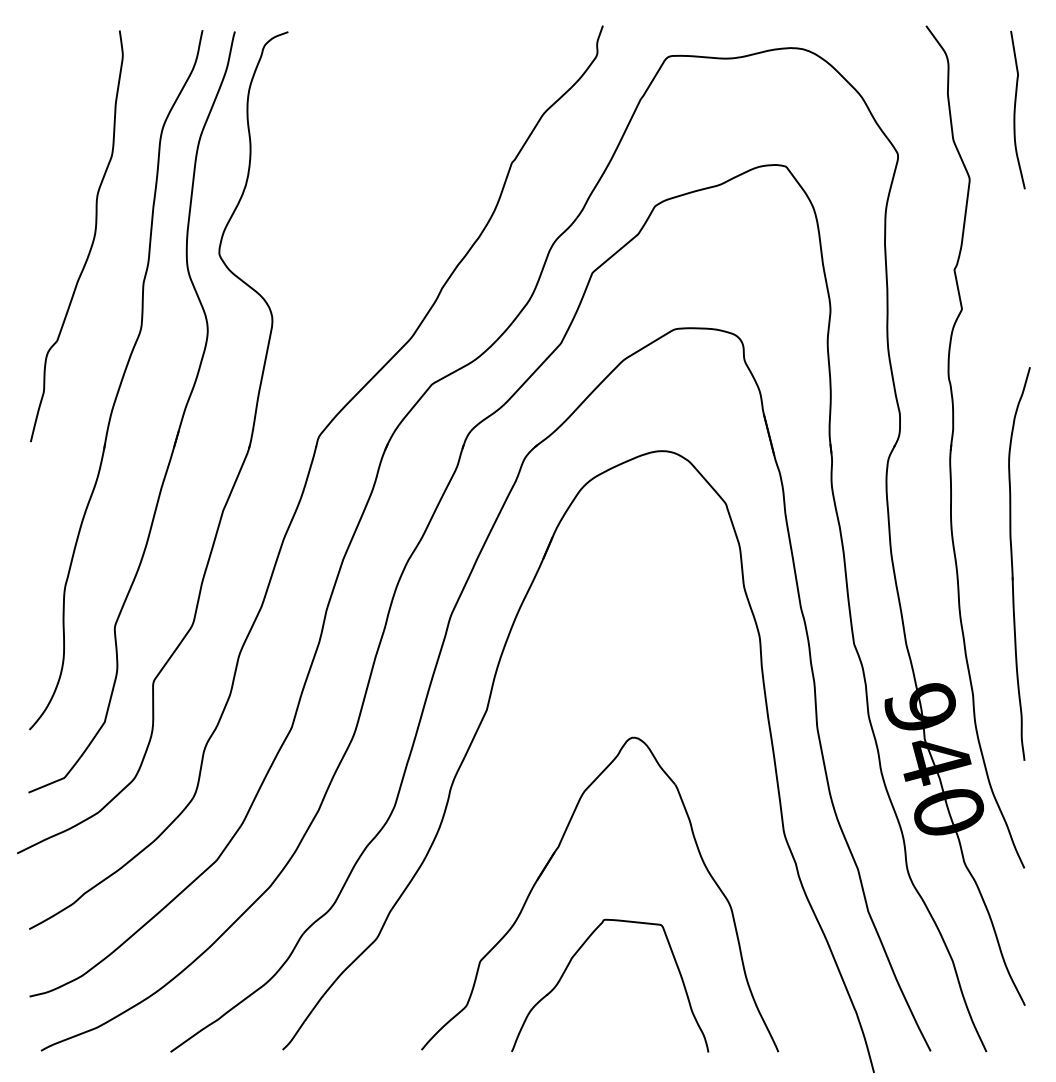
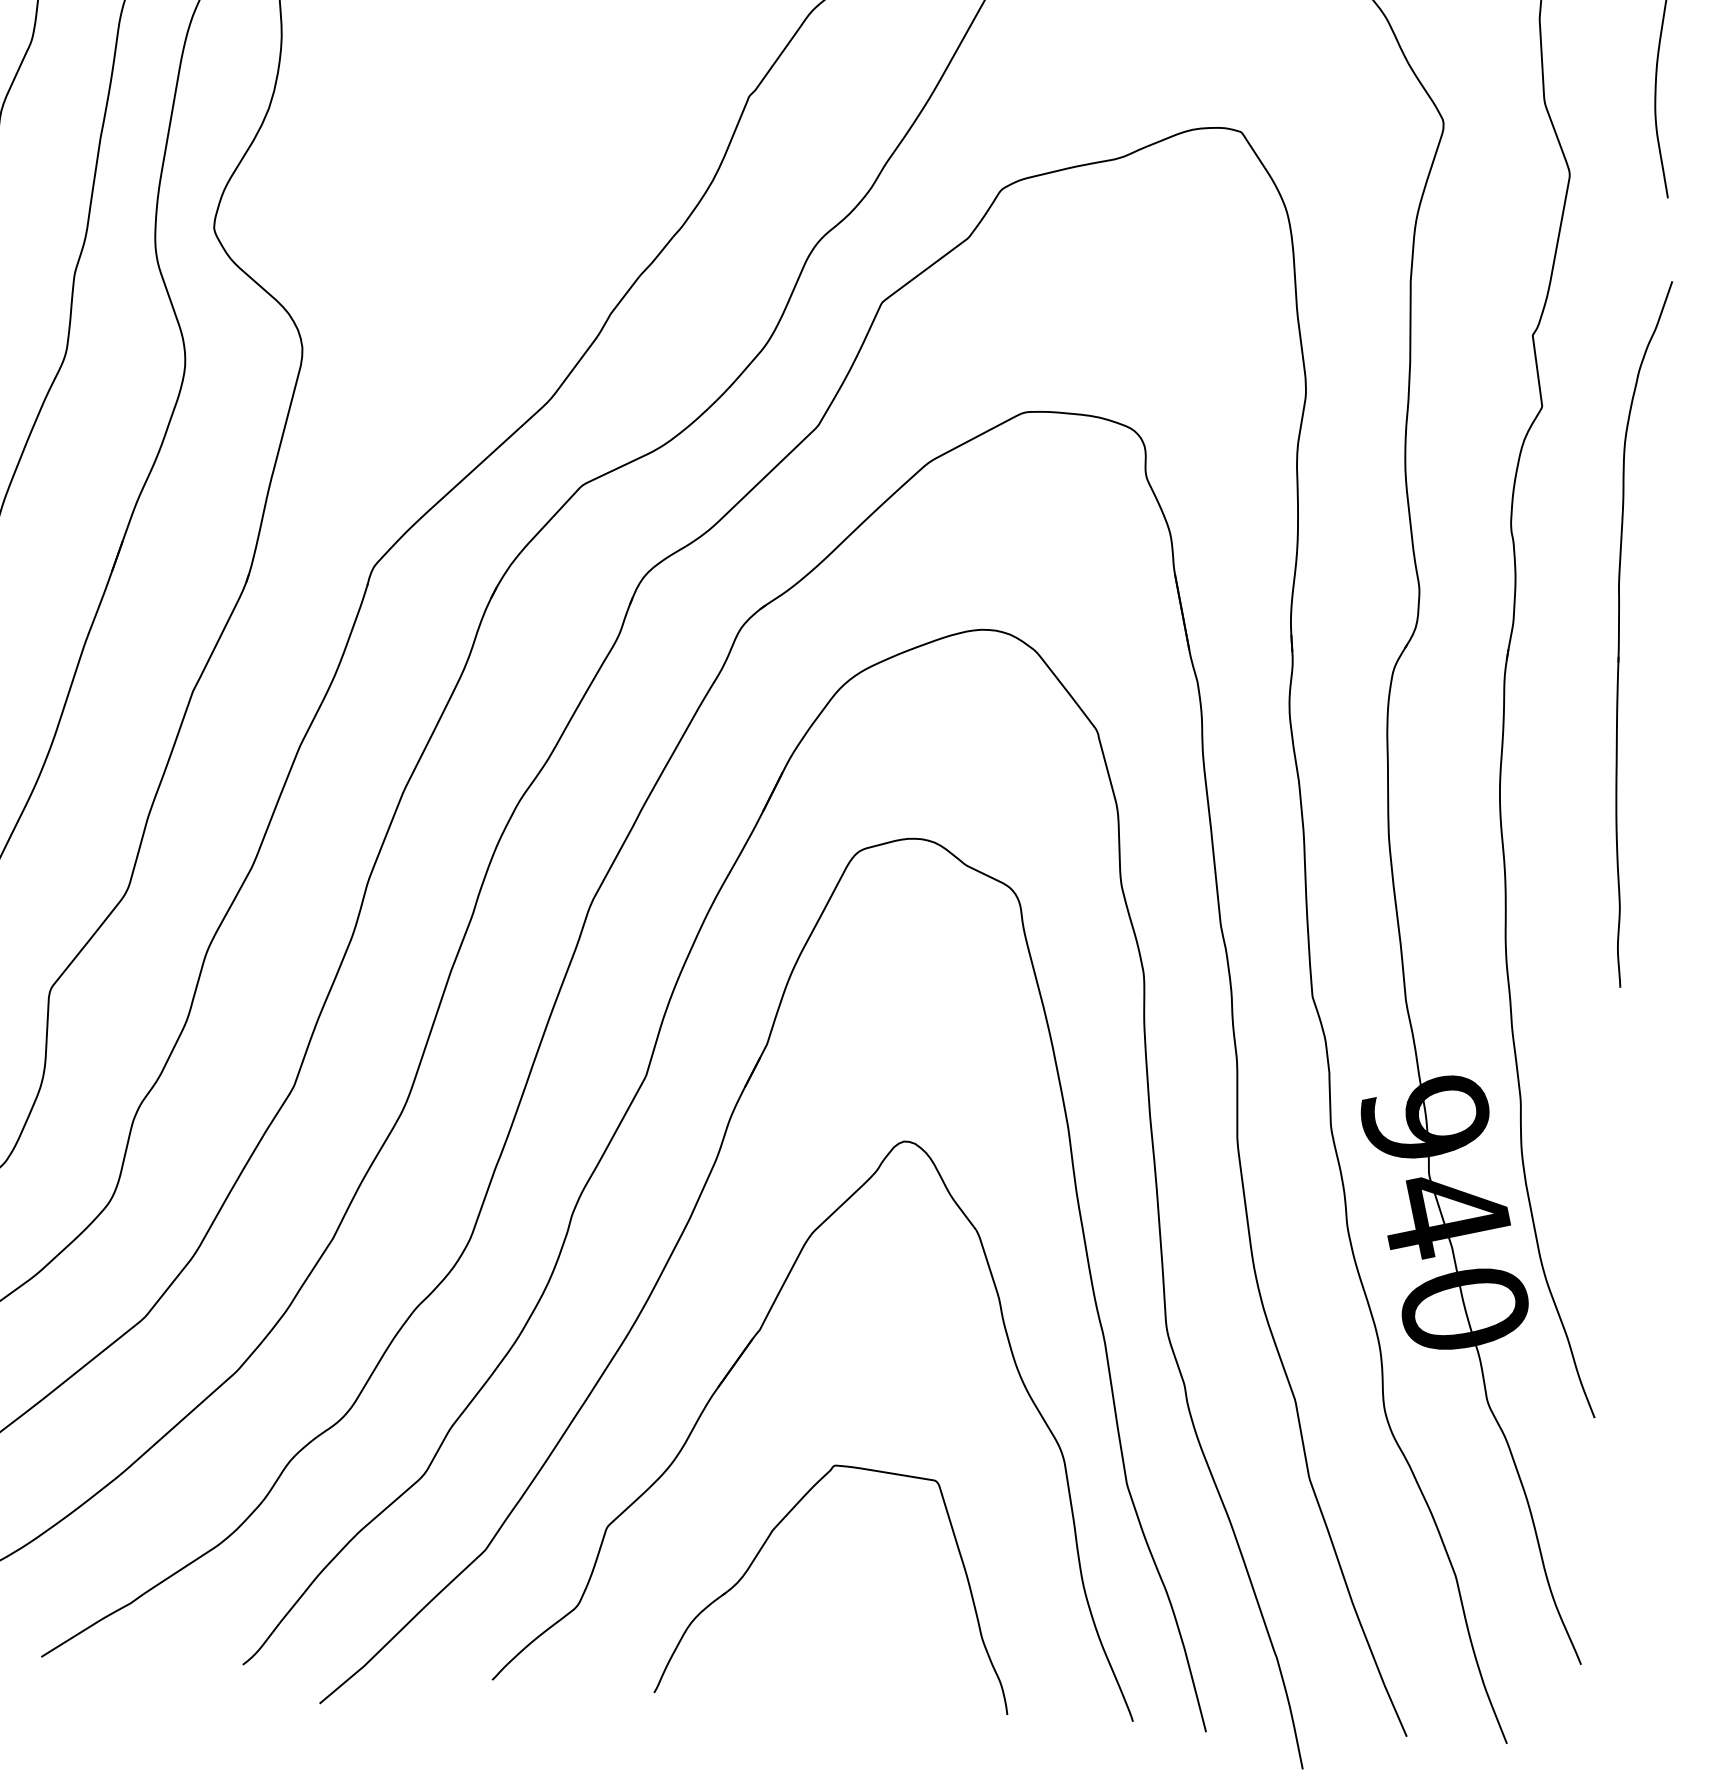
part: (1013, 566) -> (1621, 637), moved
part: (513, 796) -> (684, 1234), added

